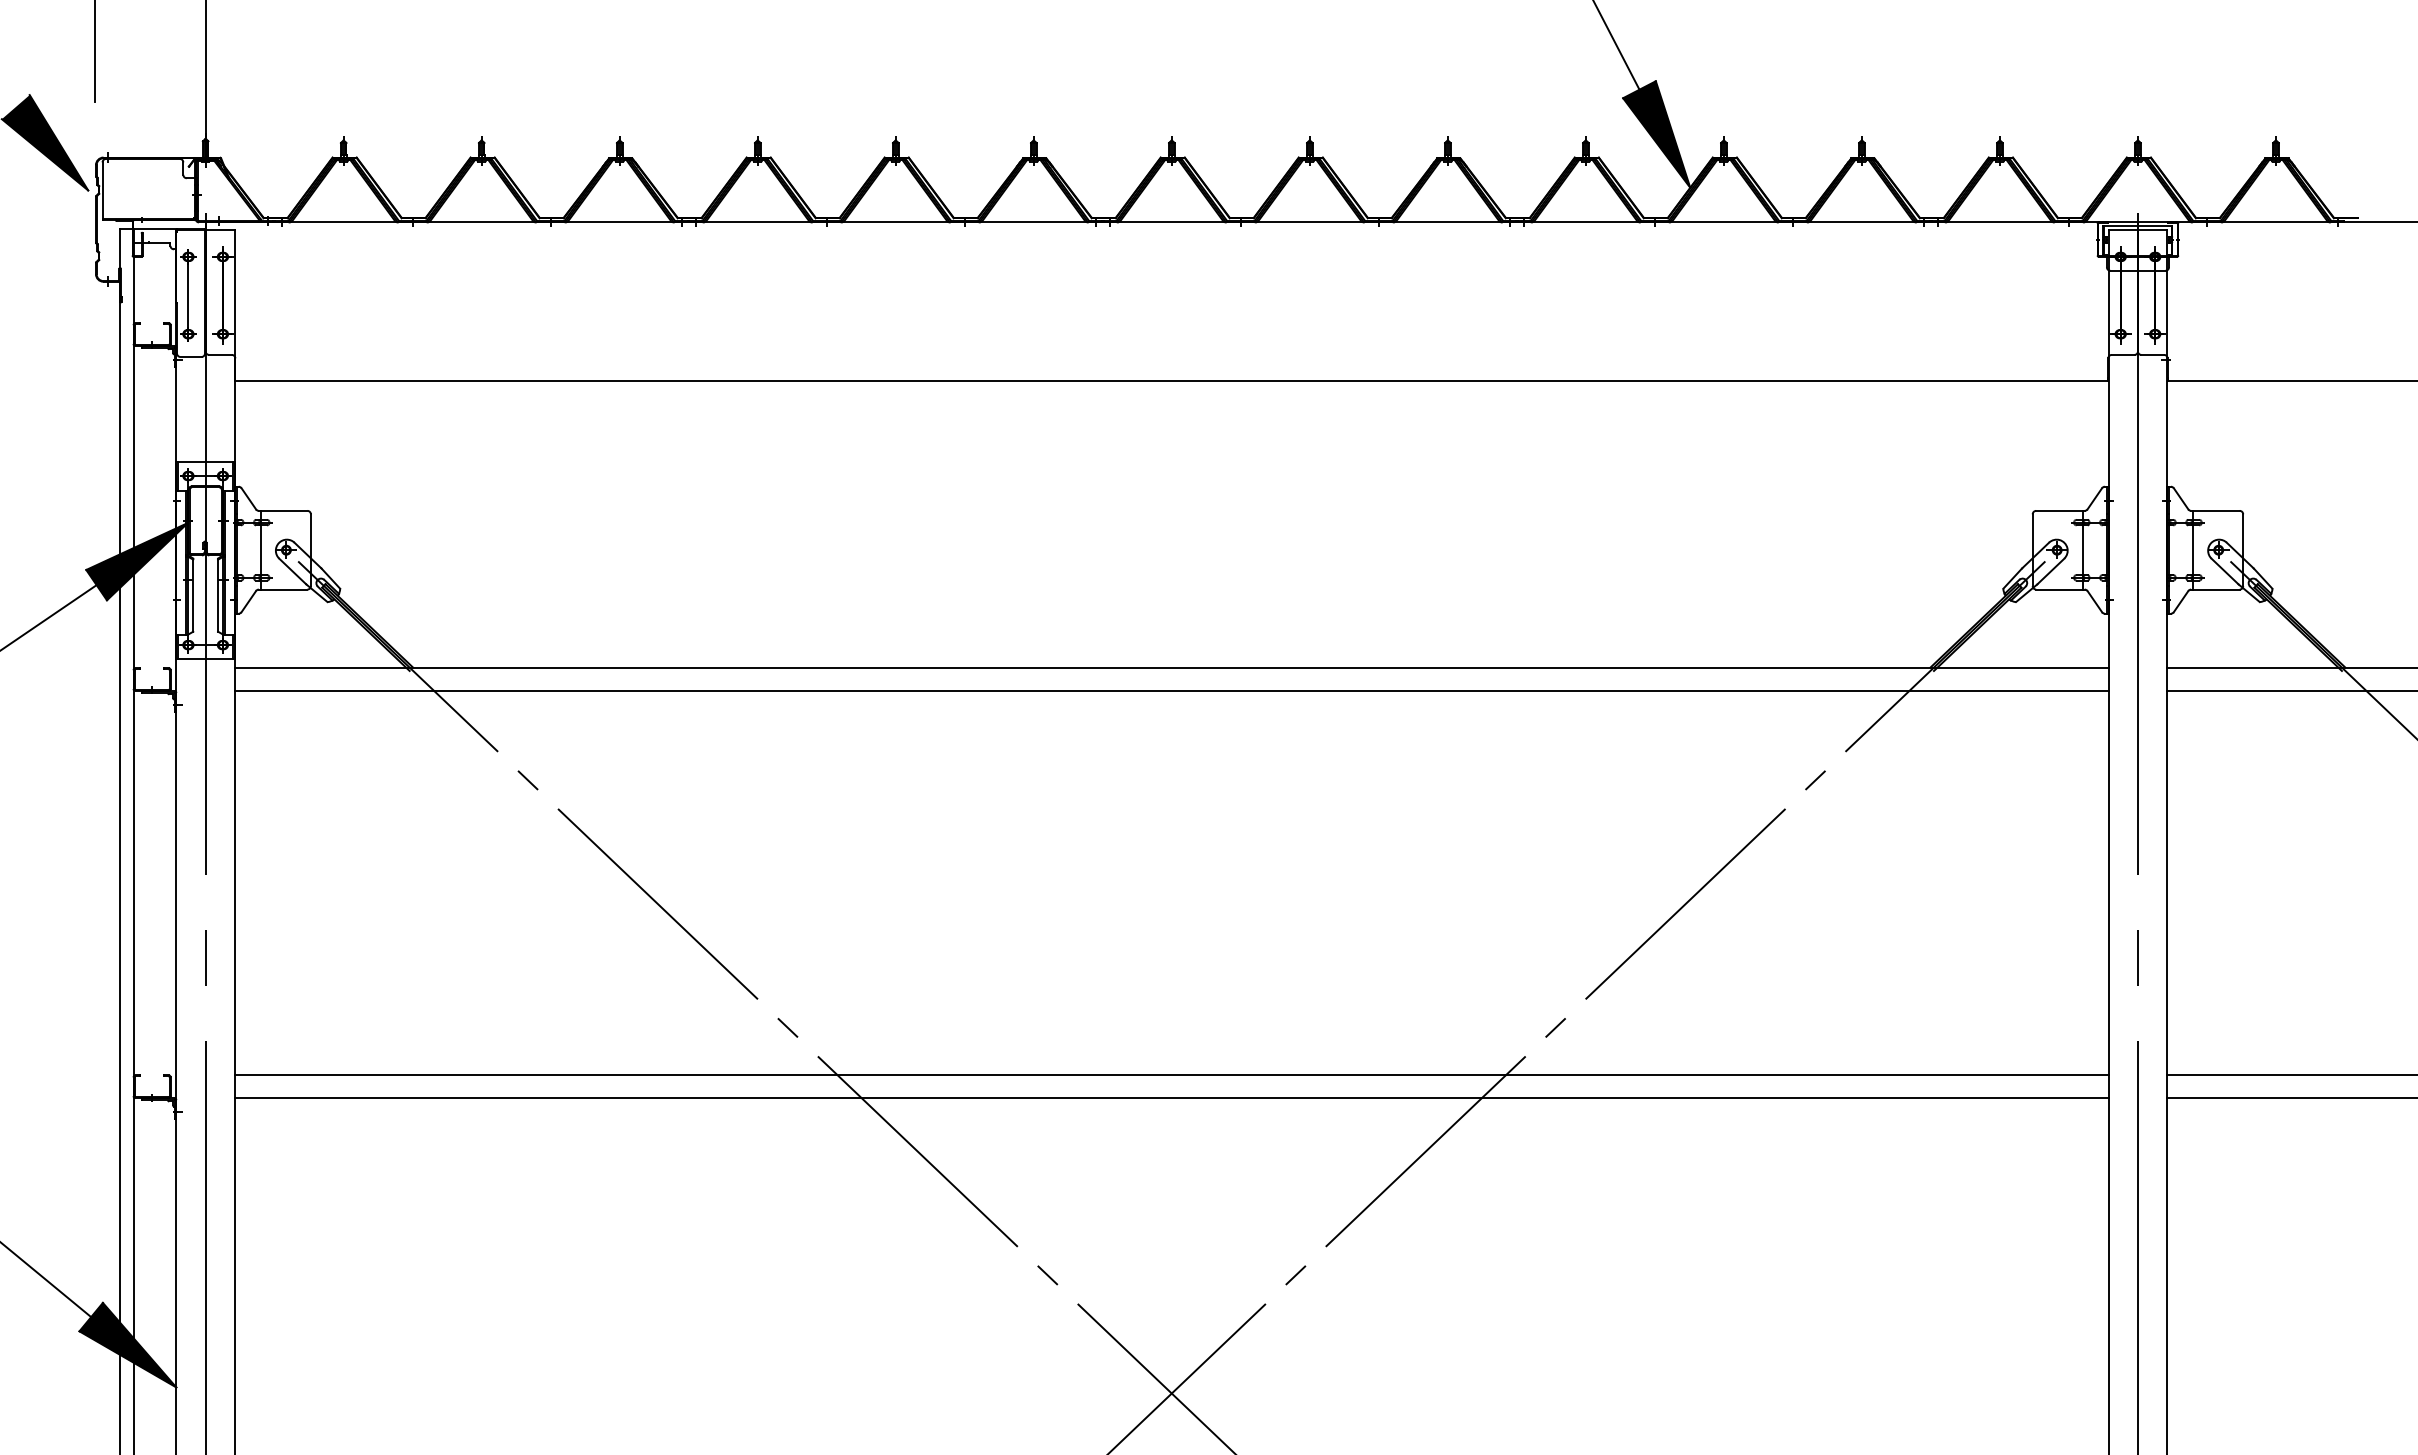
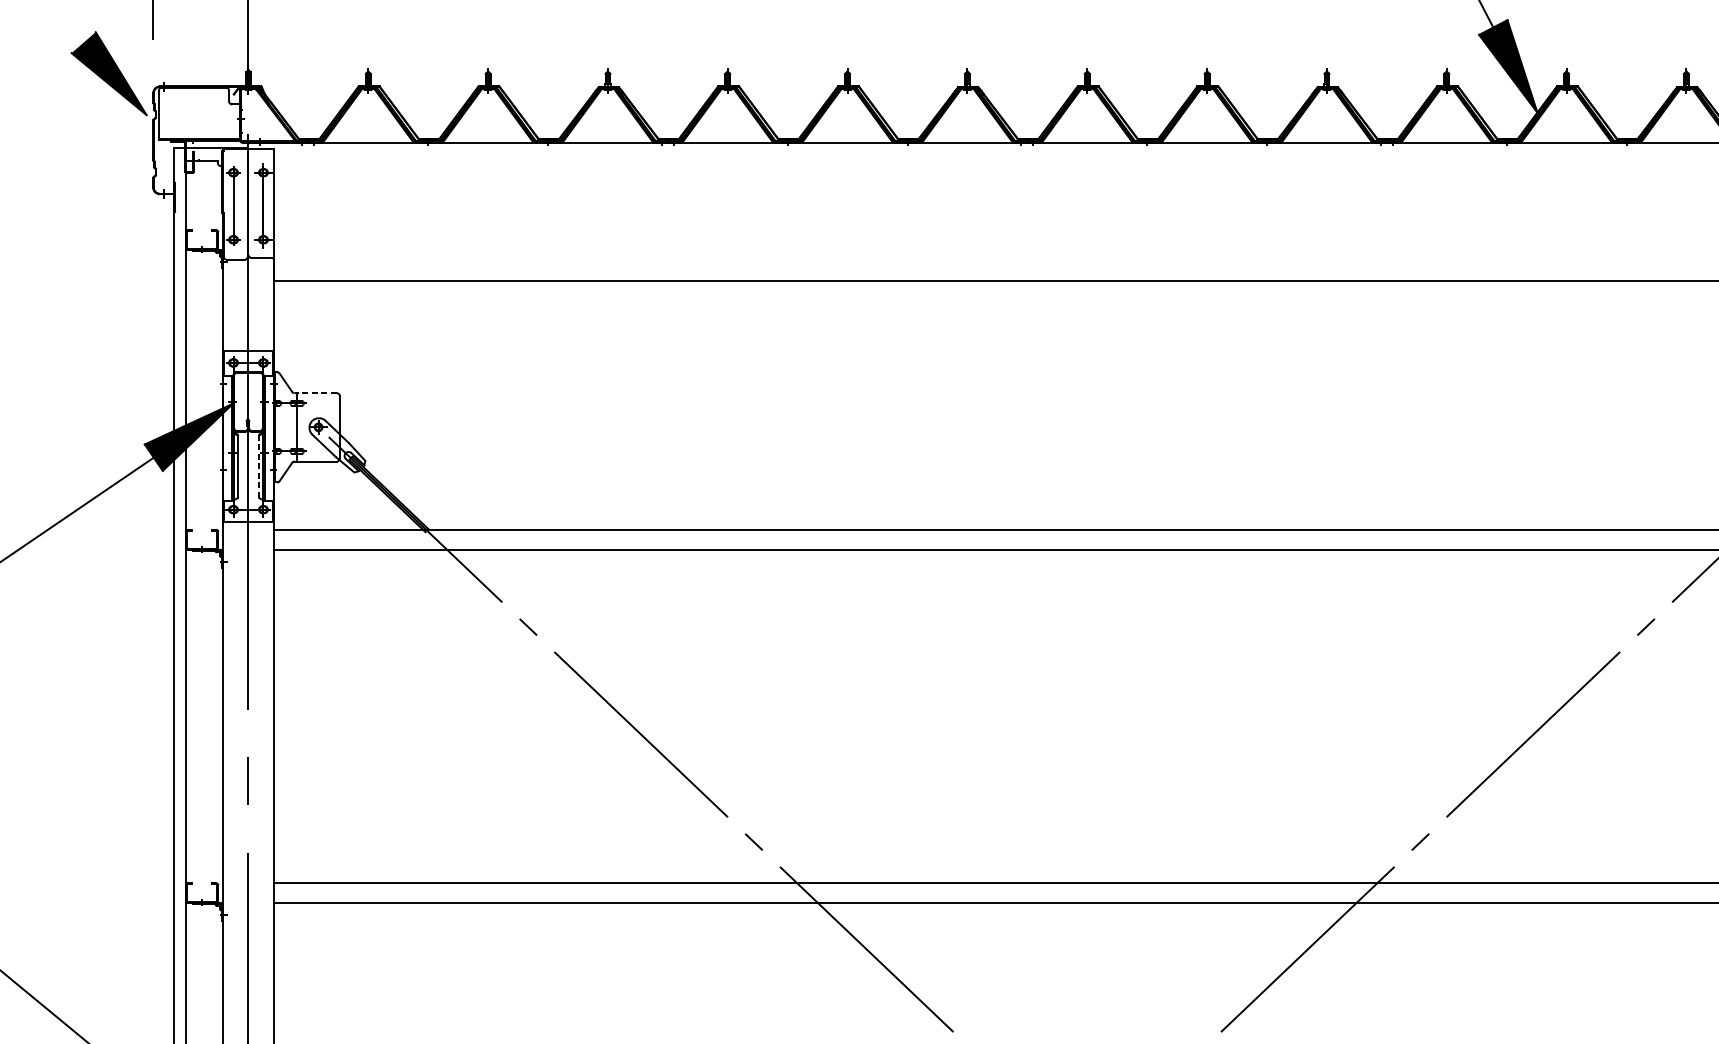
line: (282, 510) -> (315, 392), solid -> dashed
line: (218, 595) -> (259, 466), solid -> dashed

